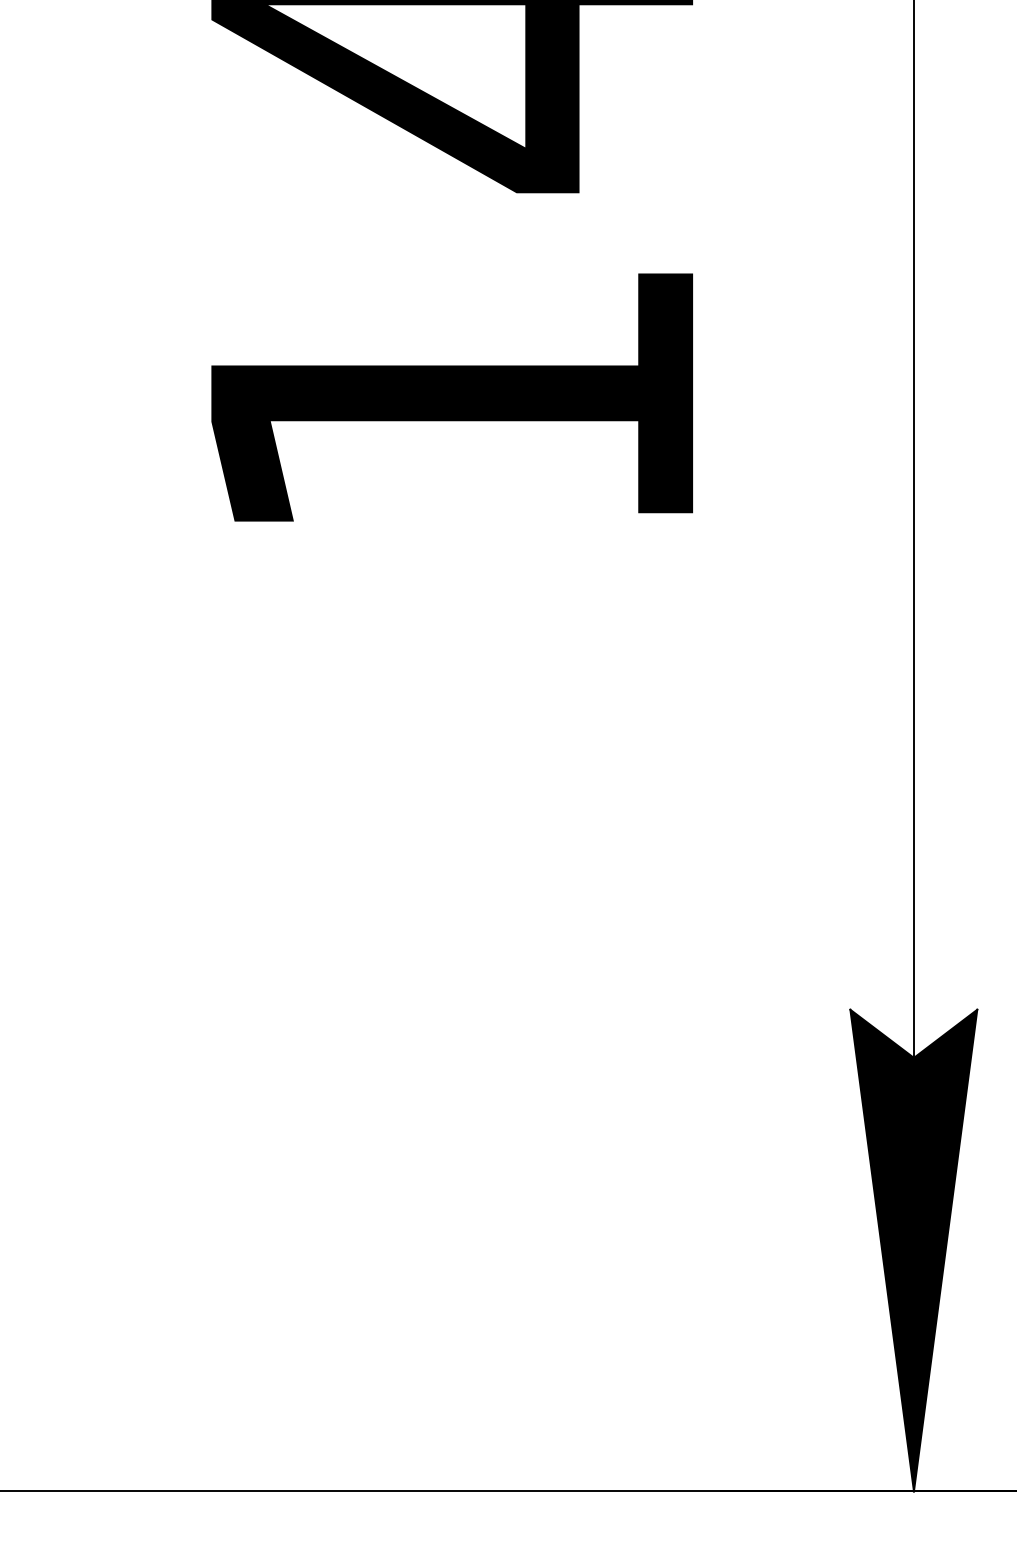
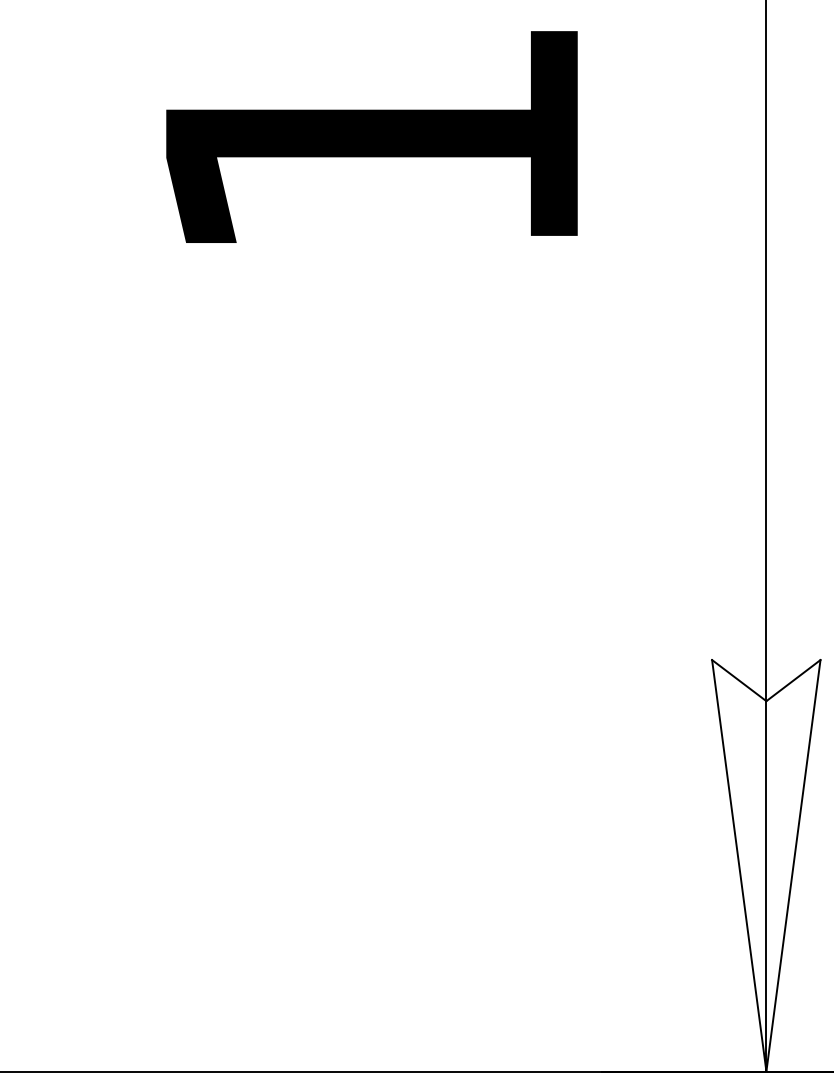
fill: (913, 1250) -> (766, 865), removed

